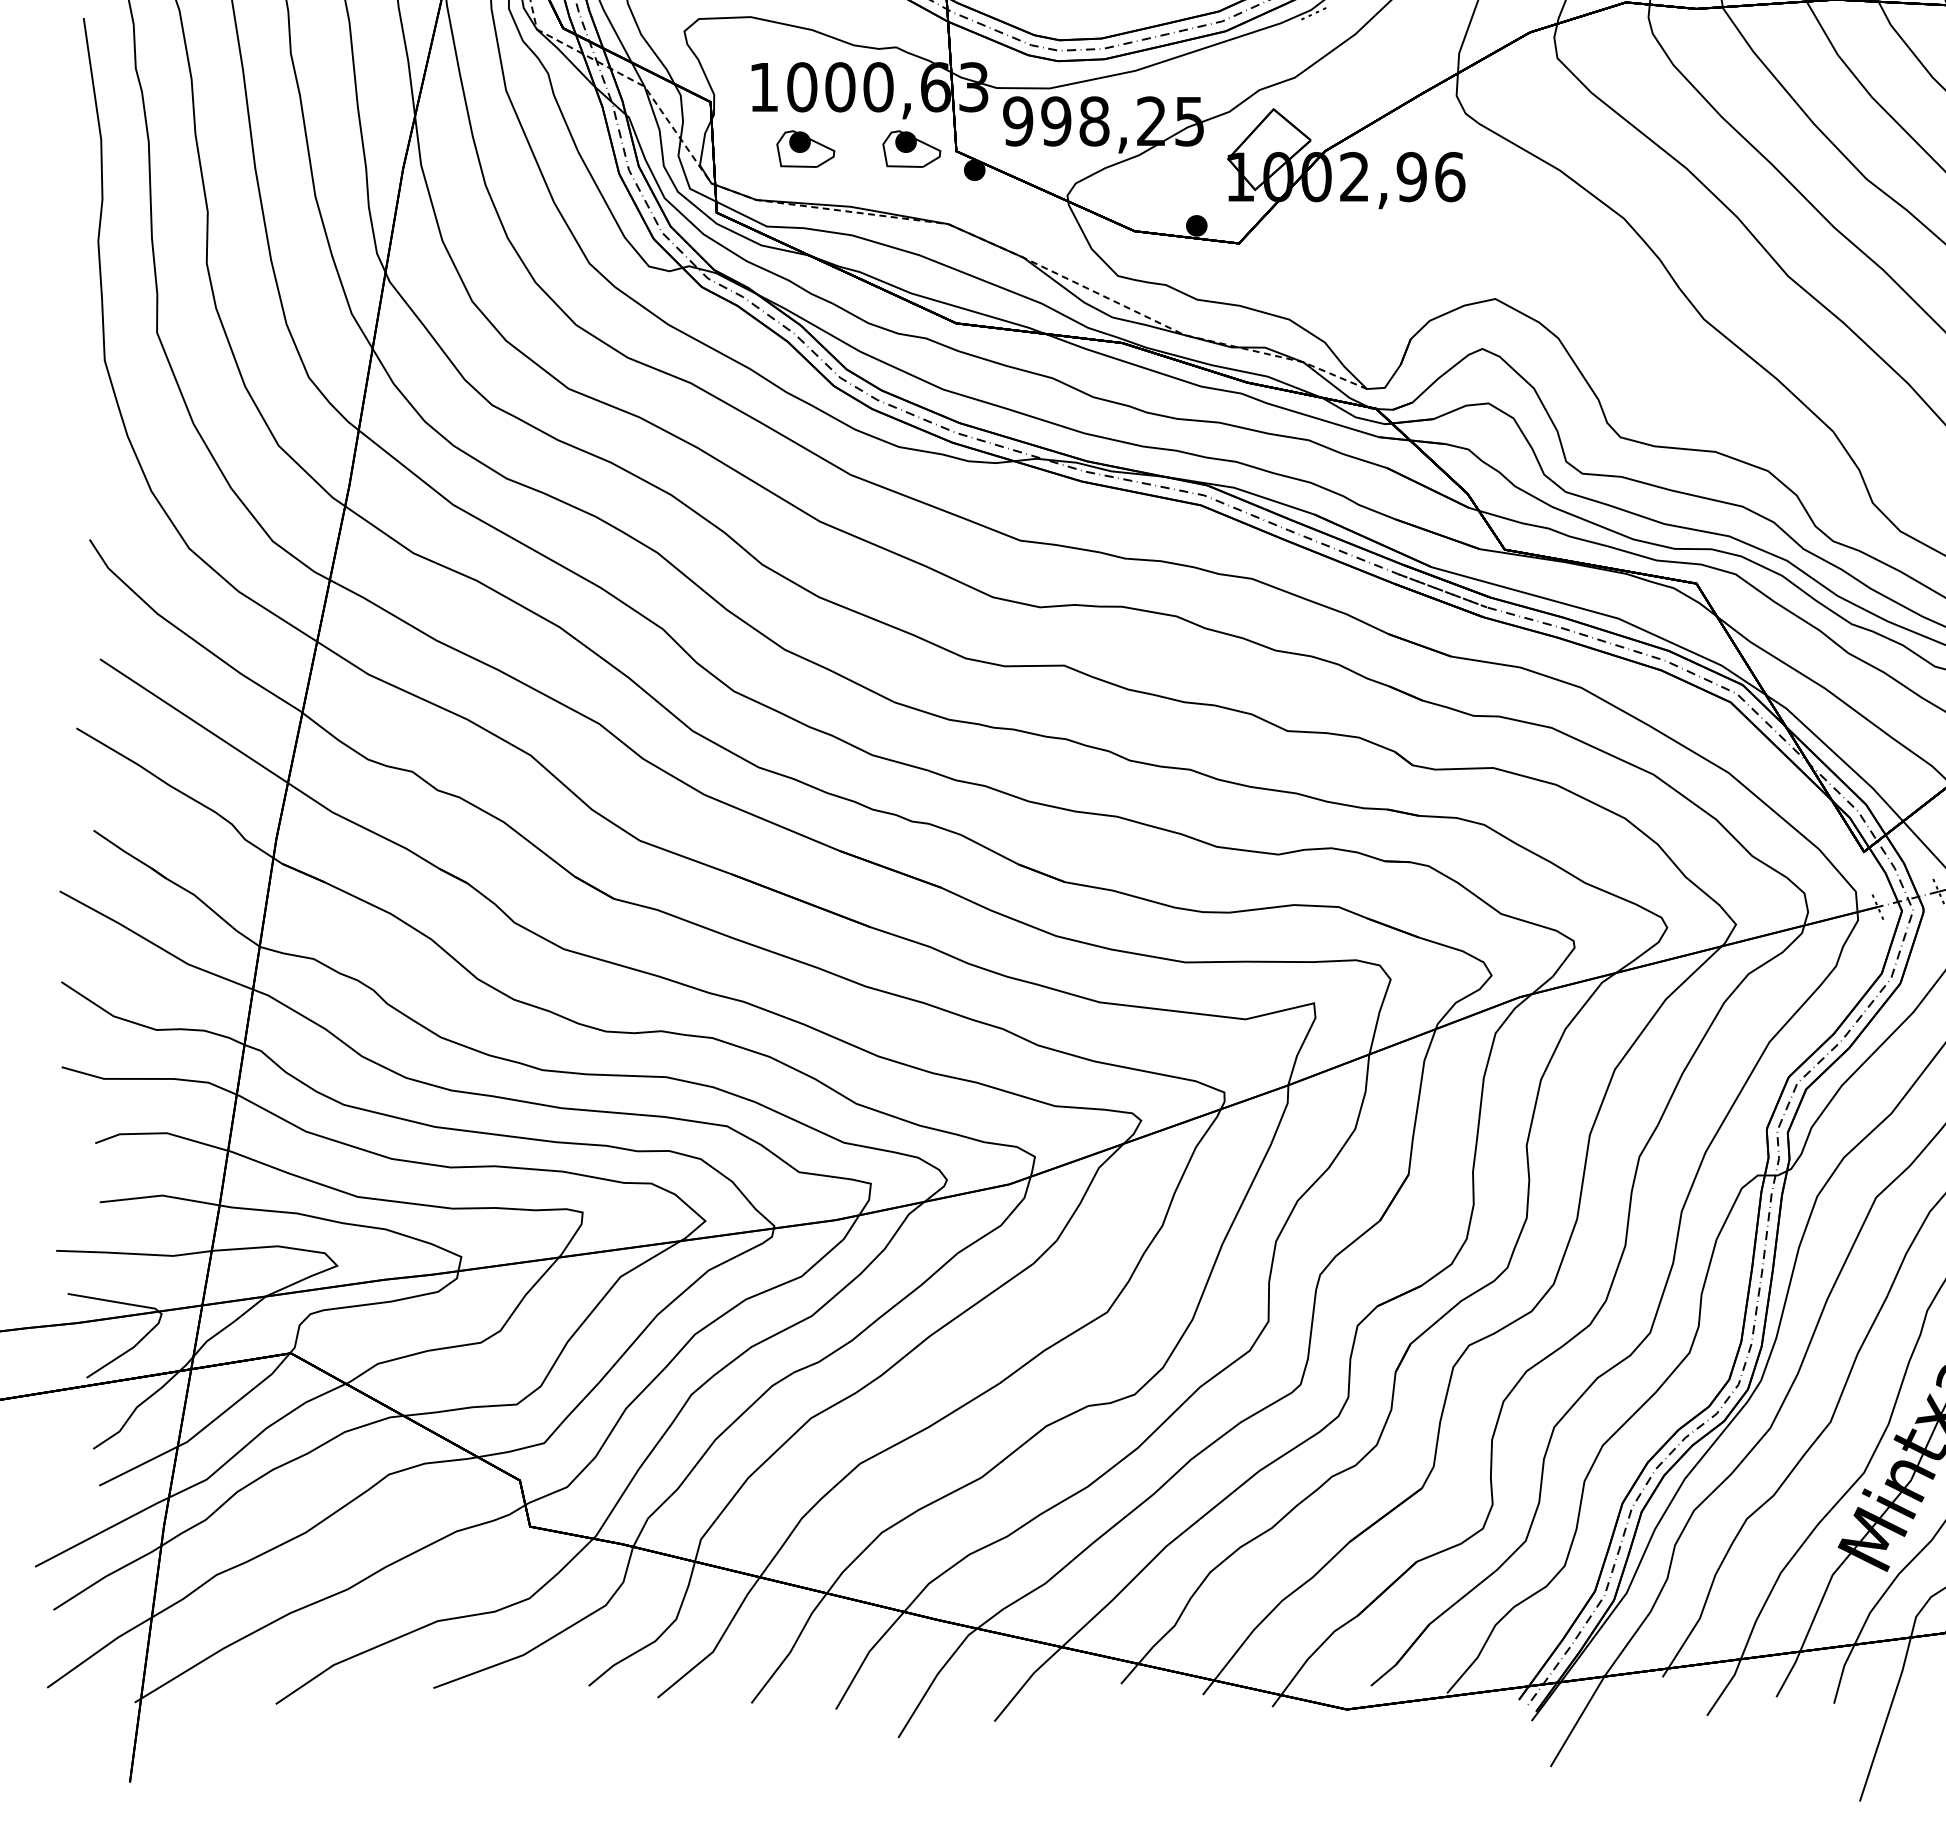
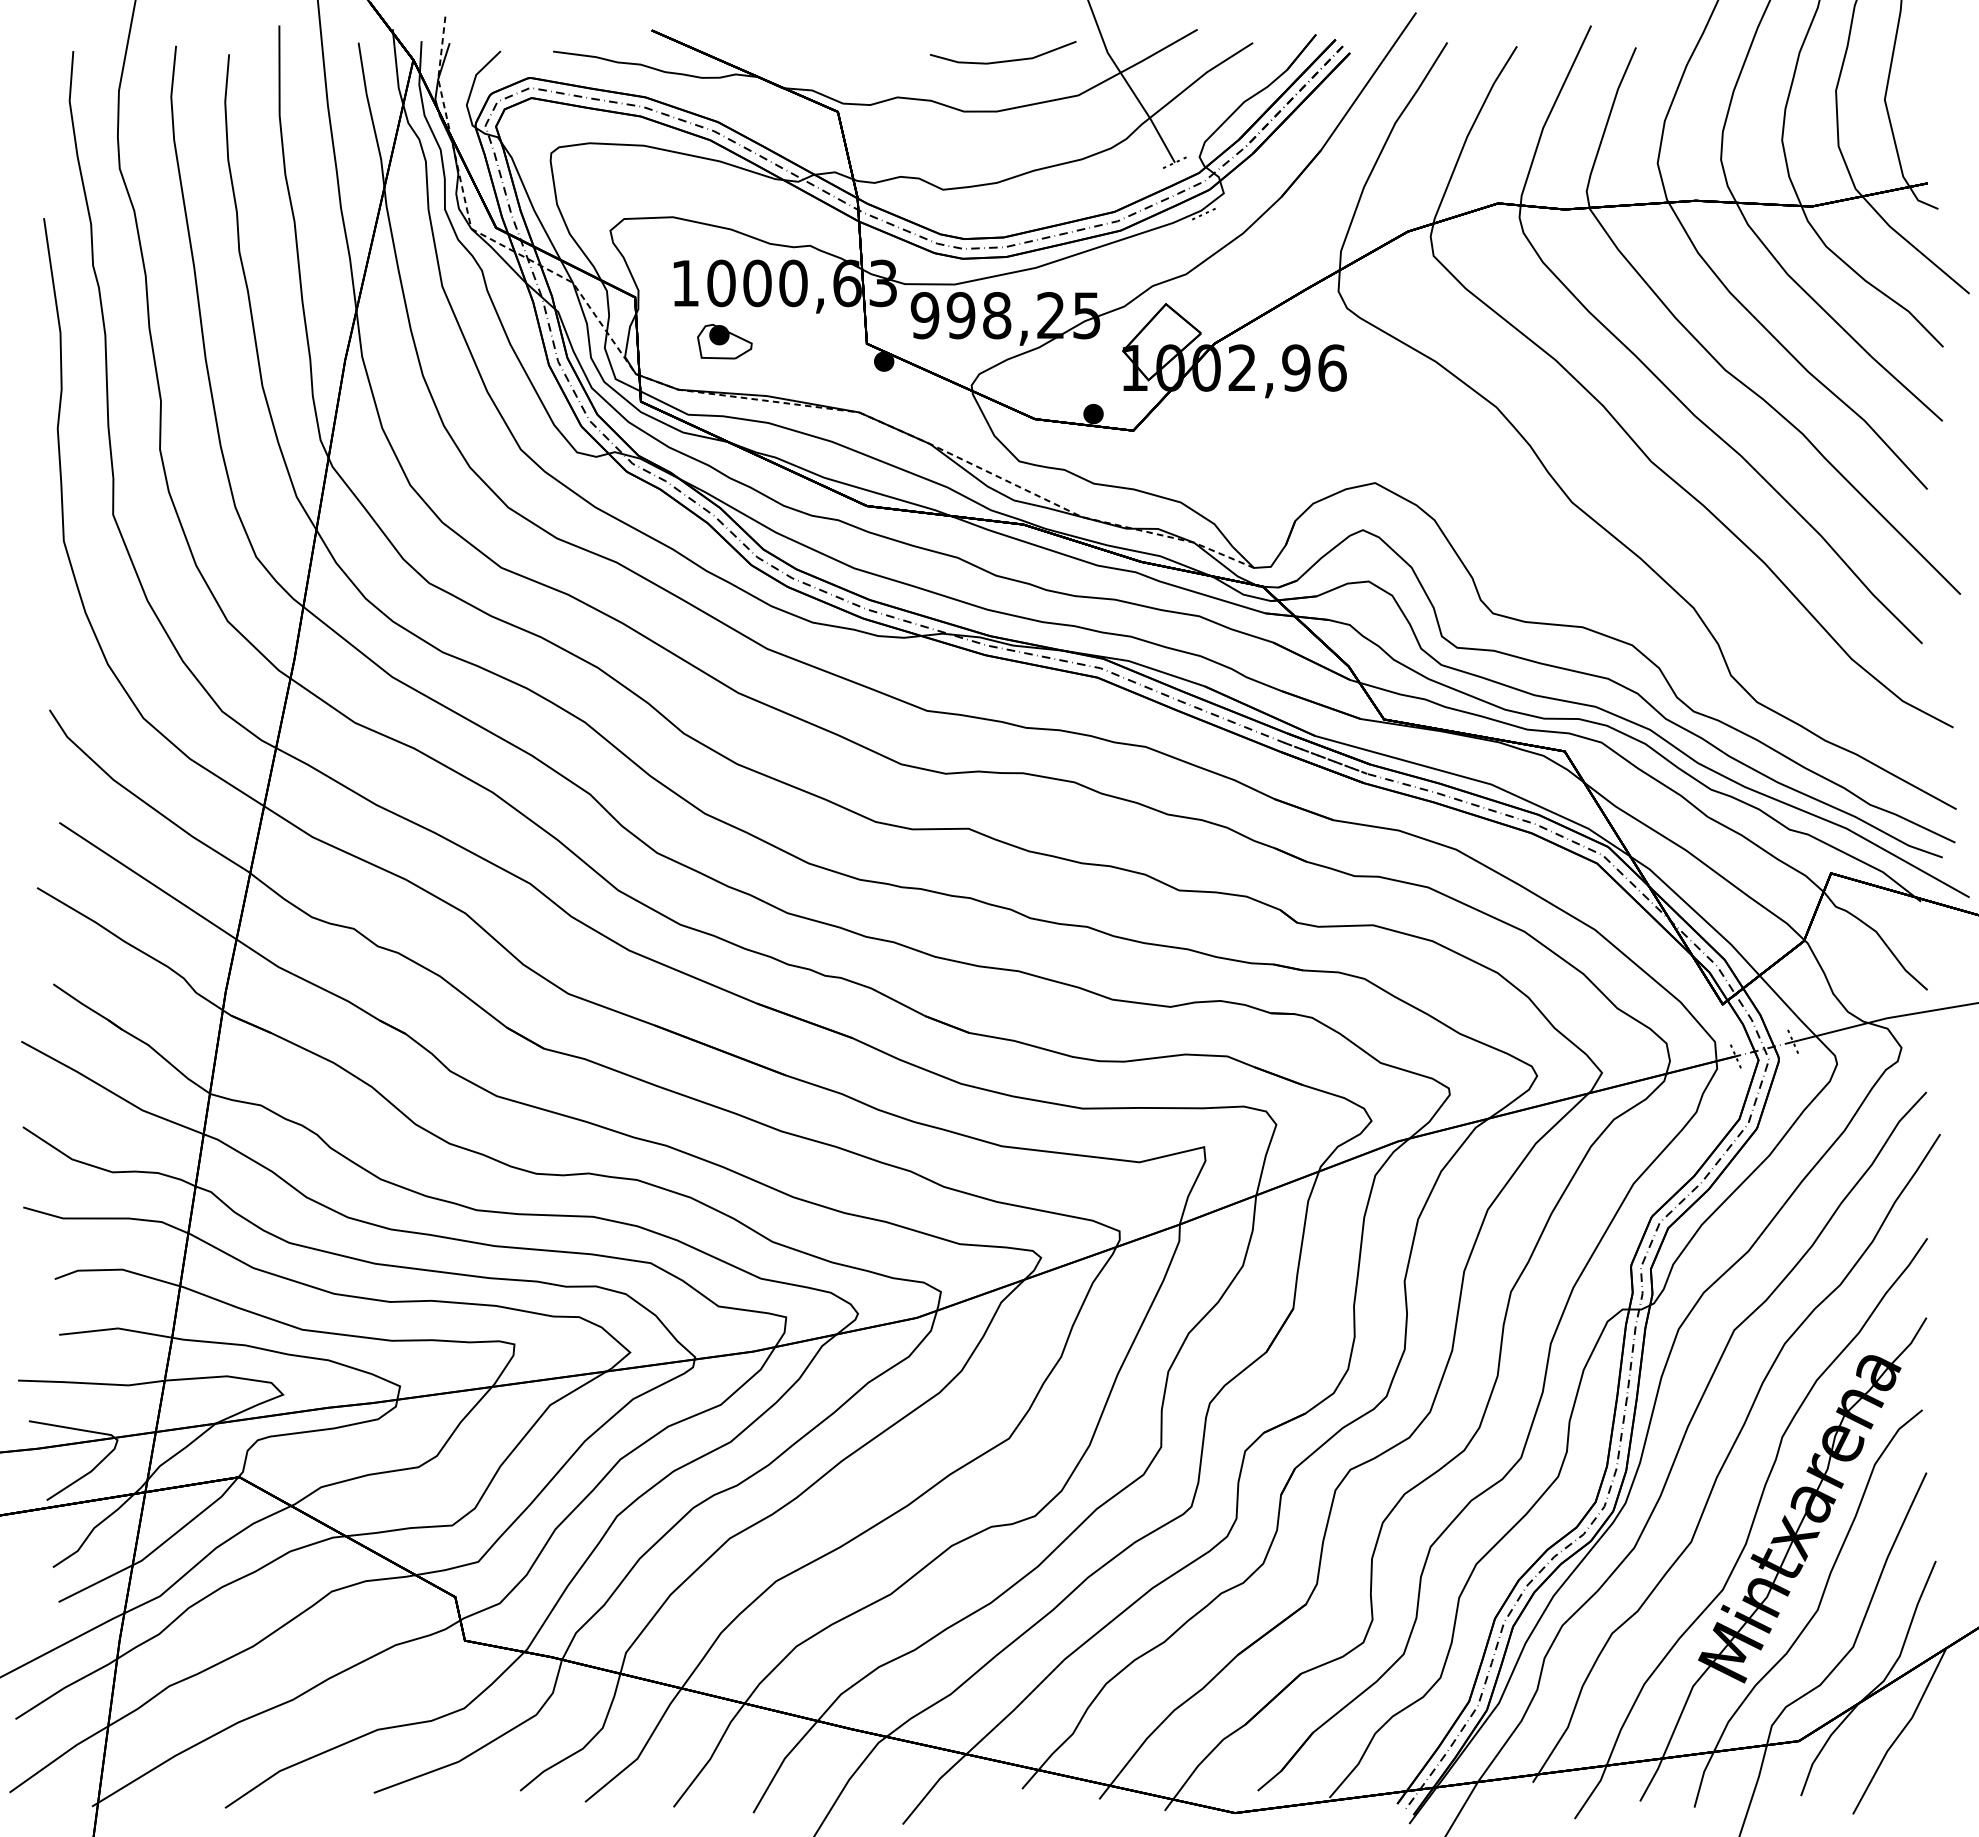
part: (911, 148) -> (824, 341), removed

